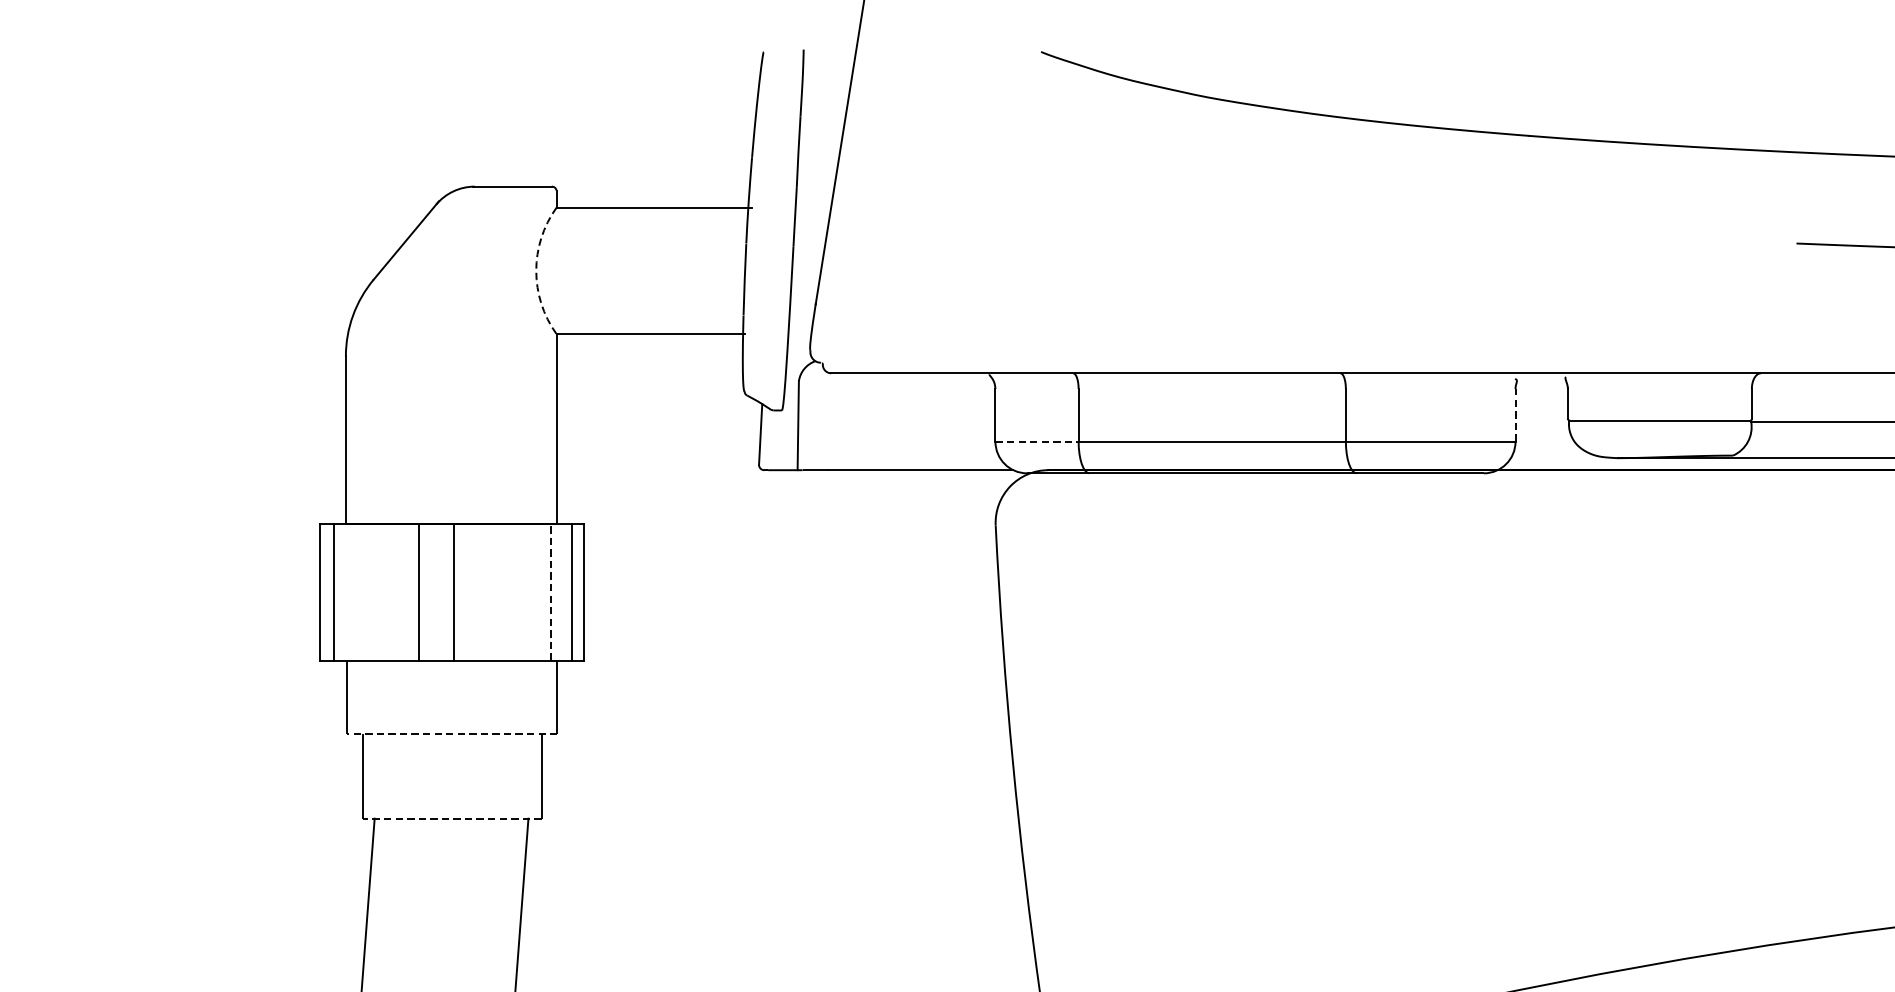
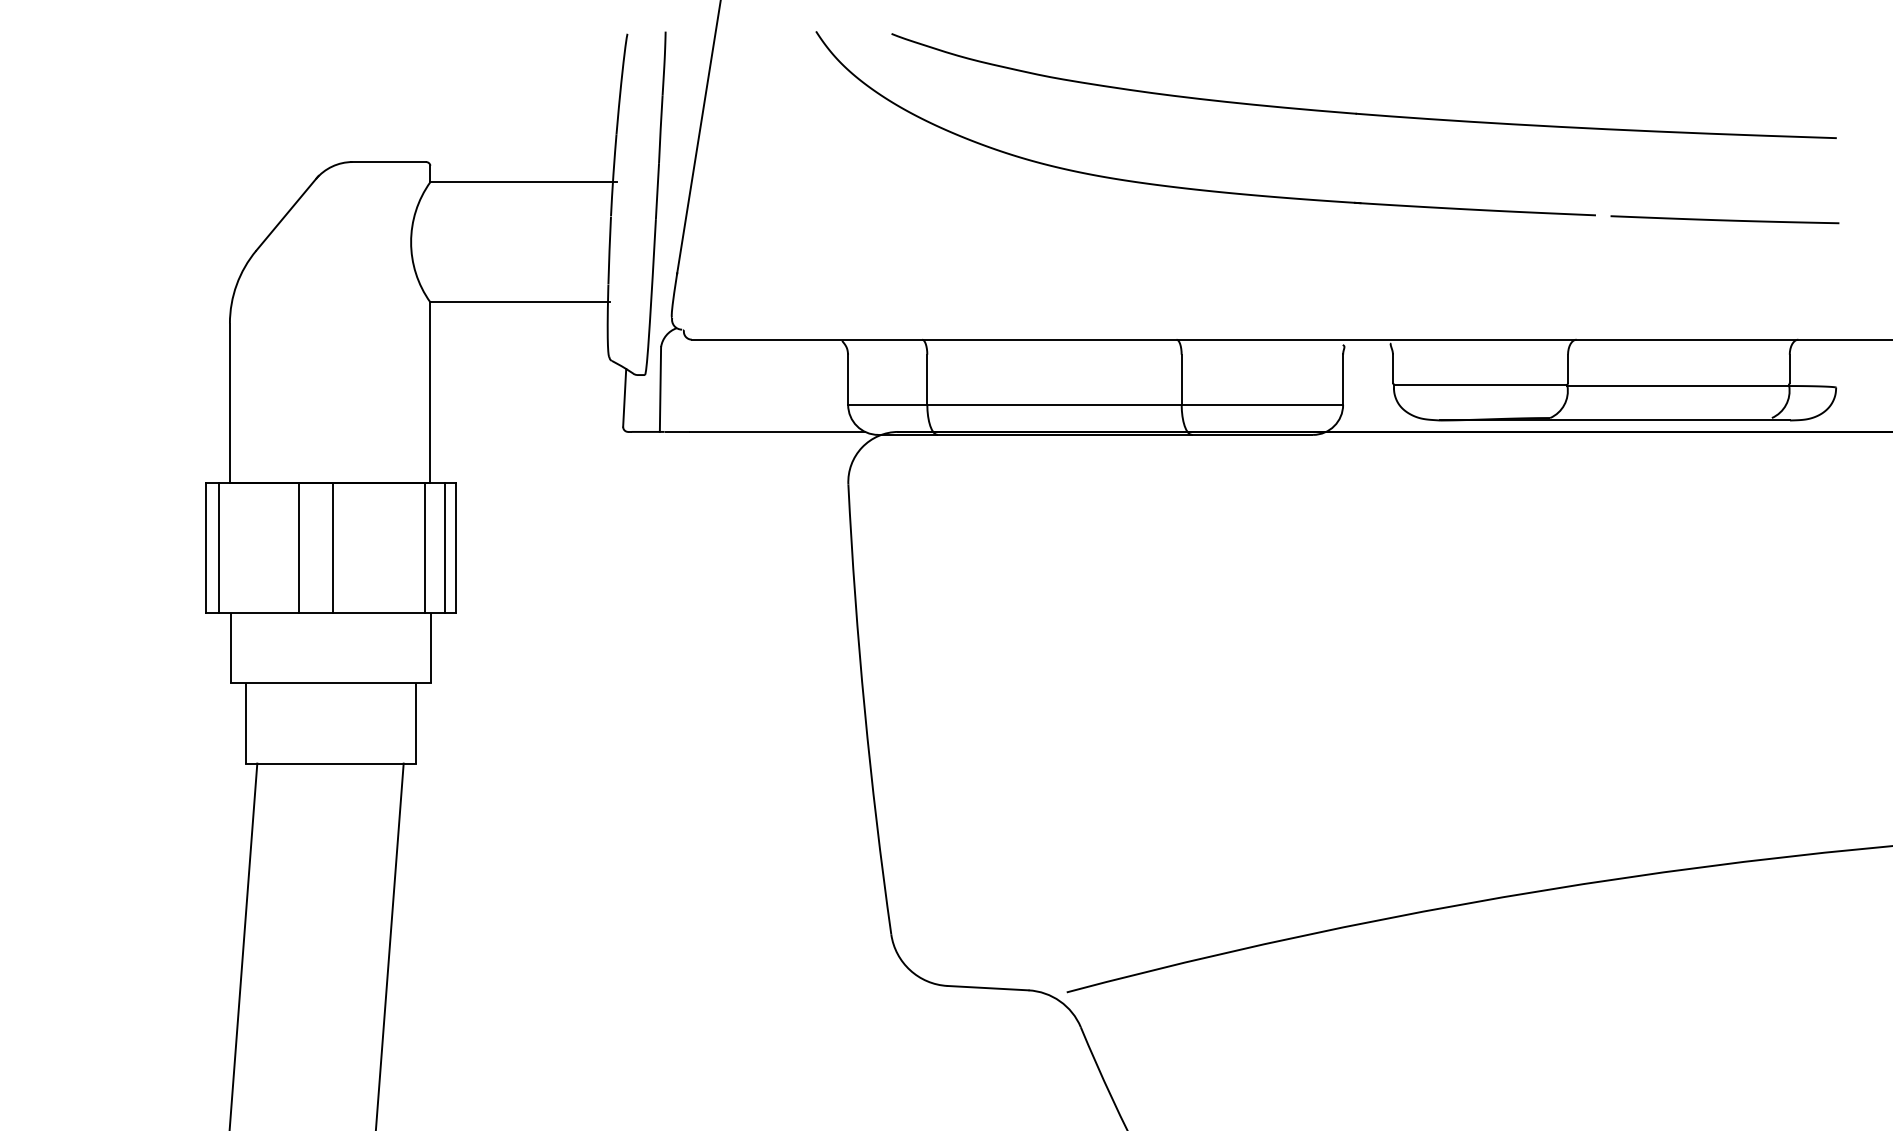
part: (1362, 214) -> (1197, 188), added
arc: (536, 271) -> (411, 242), dashed -> solid
line: (1515, 415) -> (1343, 379), dashed -> solid
line: (1036, 441) -> (887, 404), dashed -> solid
line: (550, 591) -> (424, 547), dashed -> solid
line: (451, 734) -> (330, 683), dashed -> solid
line: (451, 818) -> (330, 763), dashed -> solid

